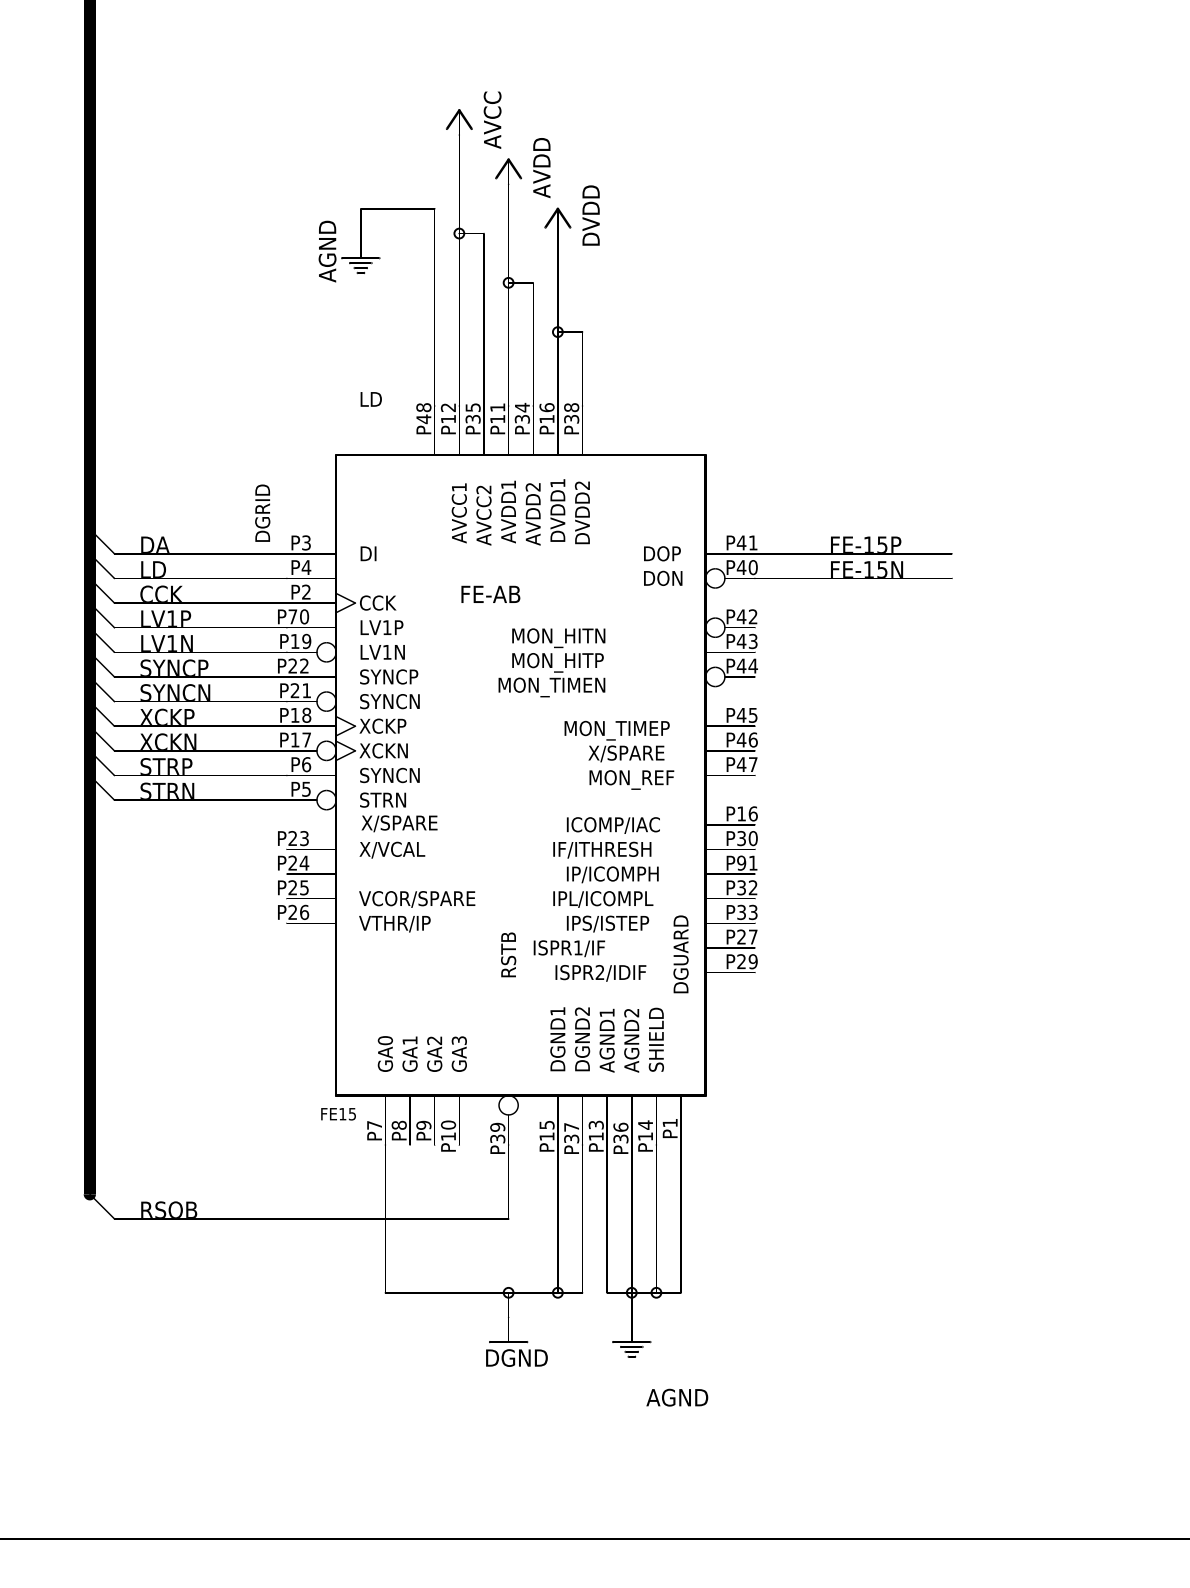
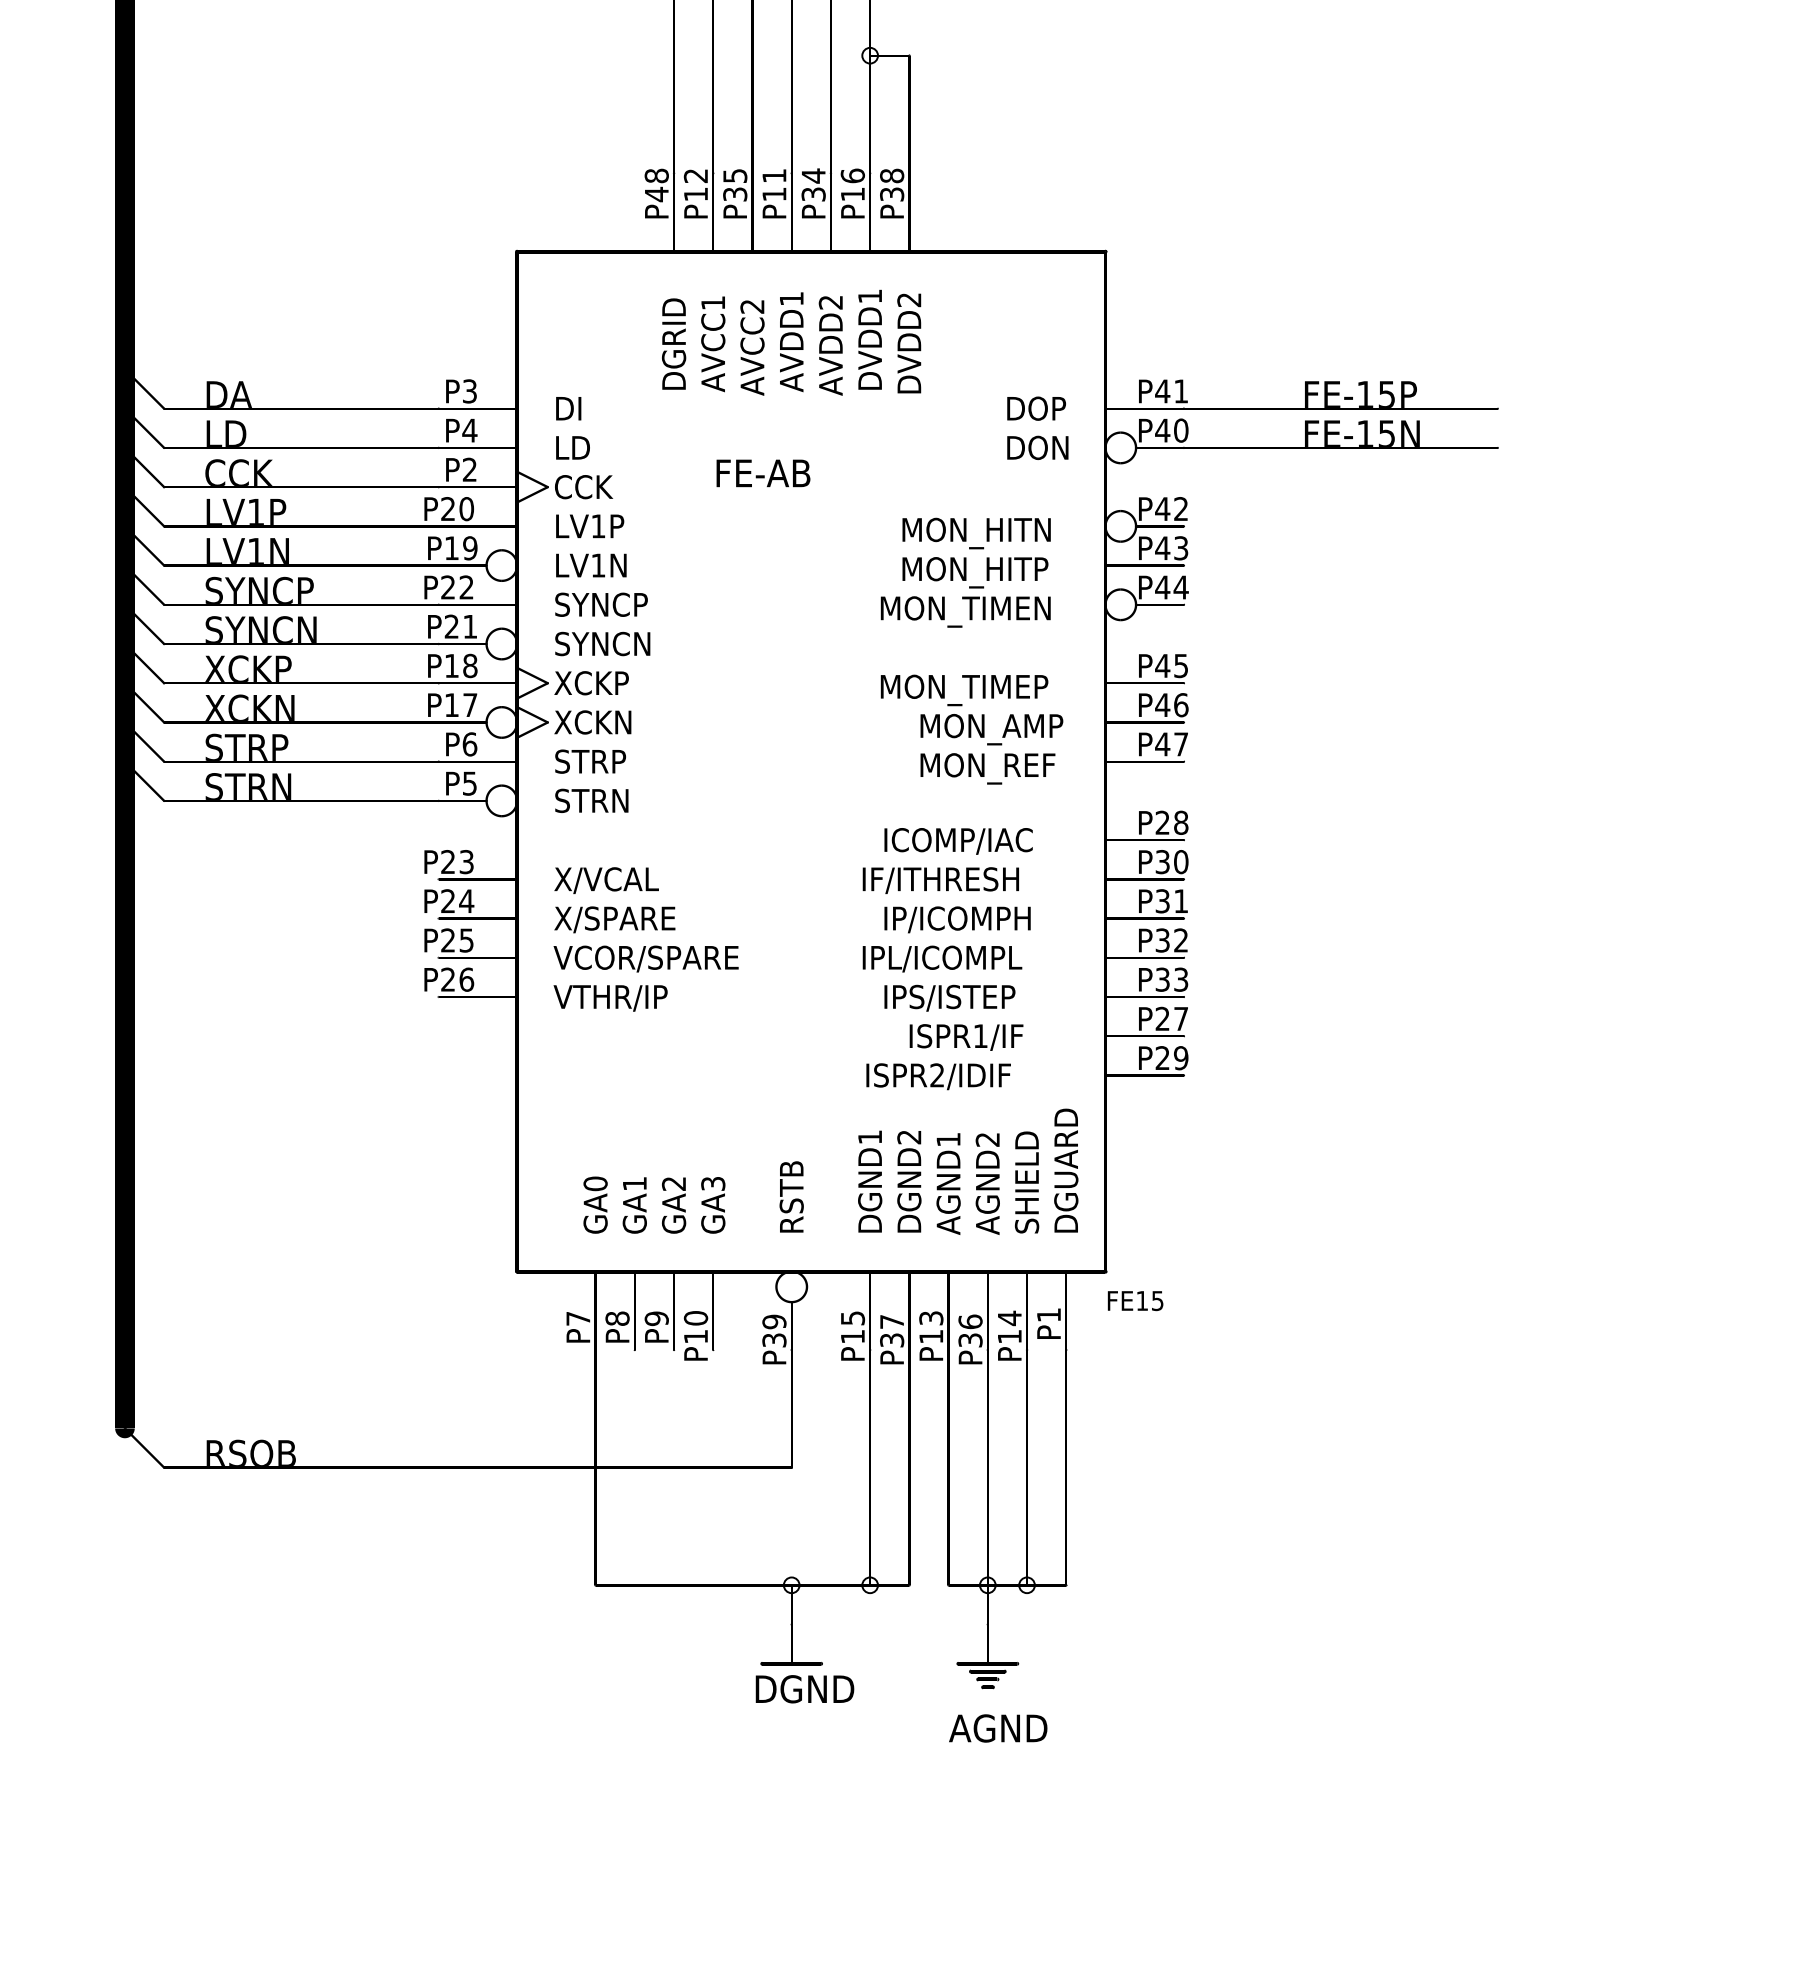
text: (370, 399) -> (571, 448), moved
text: (262, 512) -> (673, 342), moved
text: (292, 616) -> (447, 508), P70 -> P20
text: (551, 662) -> (965, 572), moved
text: (633, 755) -> (990, 729), X/SPARE -> MON_AMP
text: (394, 775) -> (610, 761), SYNCN -> STRP
text: (747, 813) -> (1172, 822), P16 -> P28
text: (399, 823) -> (614, 919), moved
text: (741, 862) -> (1162, 900), P91 -> P31
text: (569, 948) -> (966, 1037), moved
text: (508, 954) -> (791, 1196), moved
text: (680, 954) -> (1065, 1170), moved
text: (338, 1114) -> (1135, 1301), moved
text: (677, 1397) -> (998, 1728), moved

